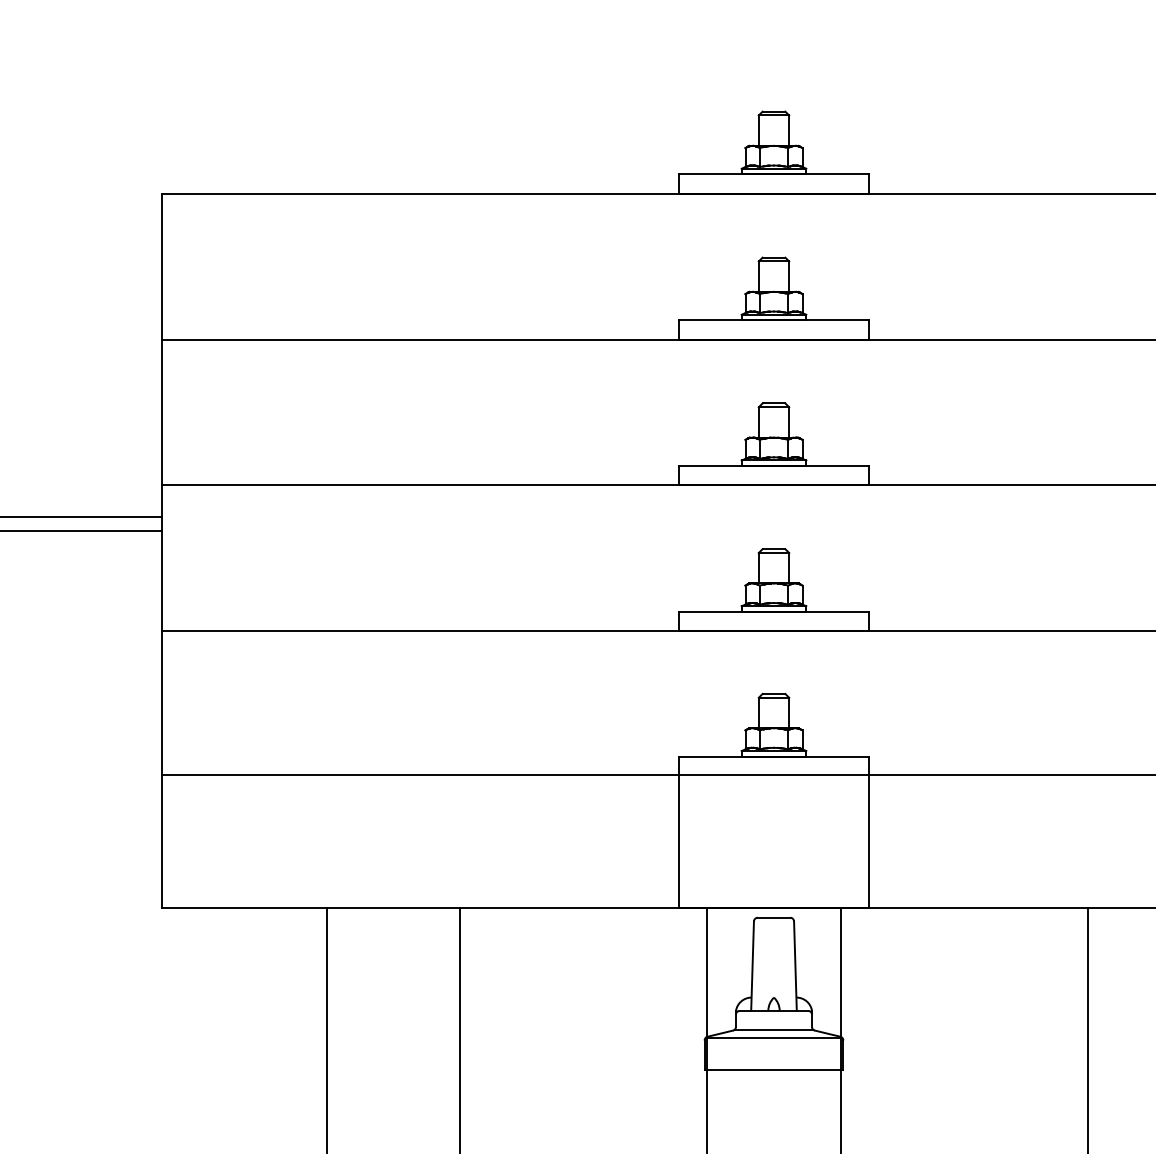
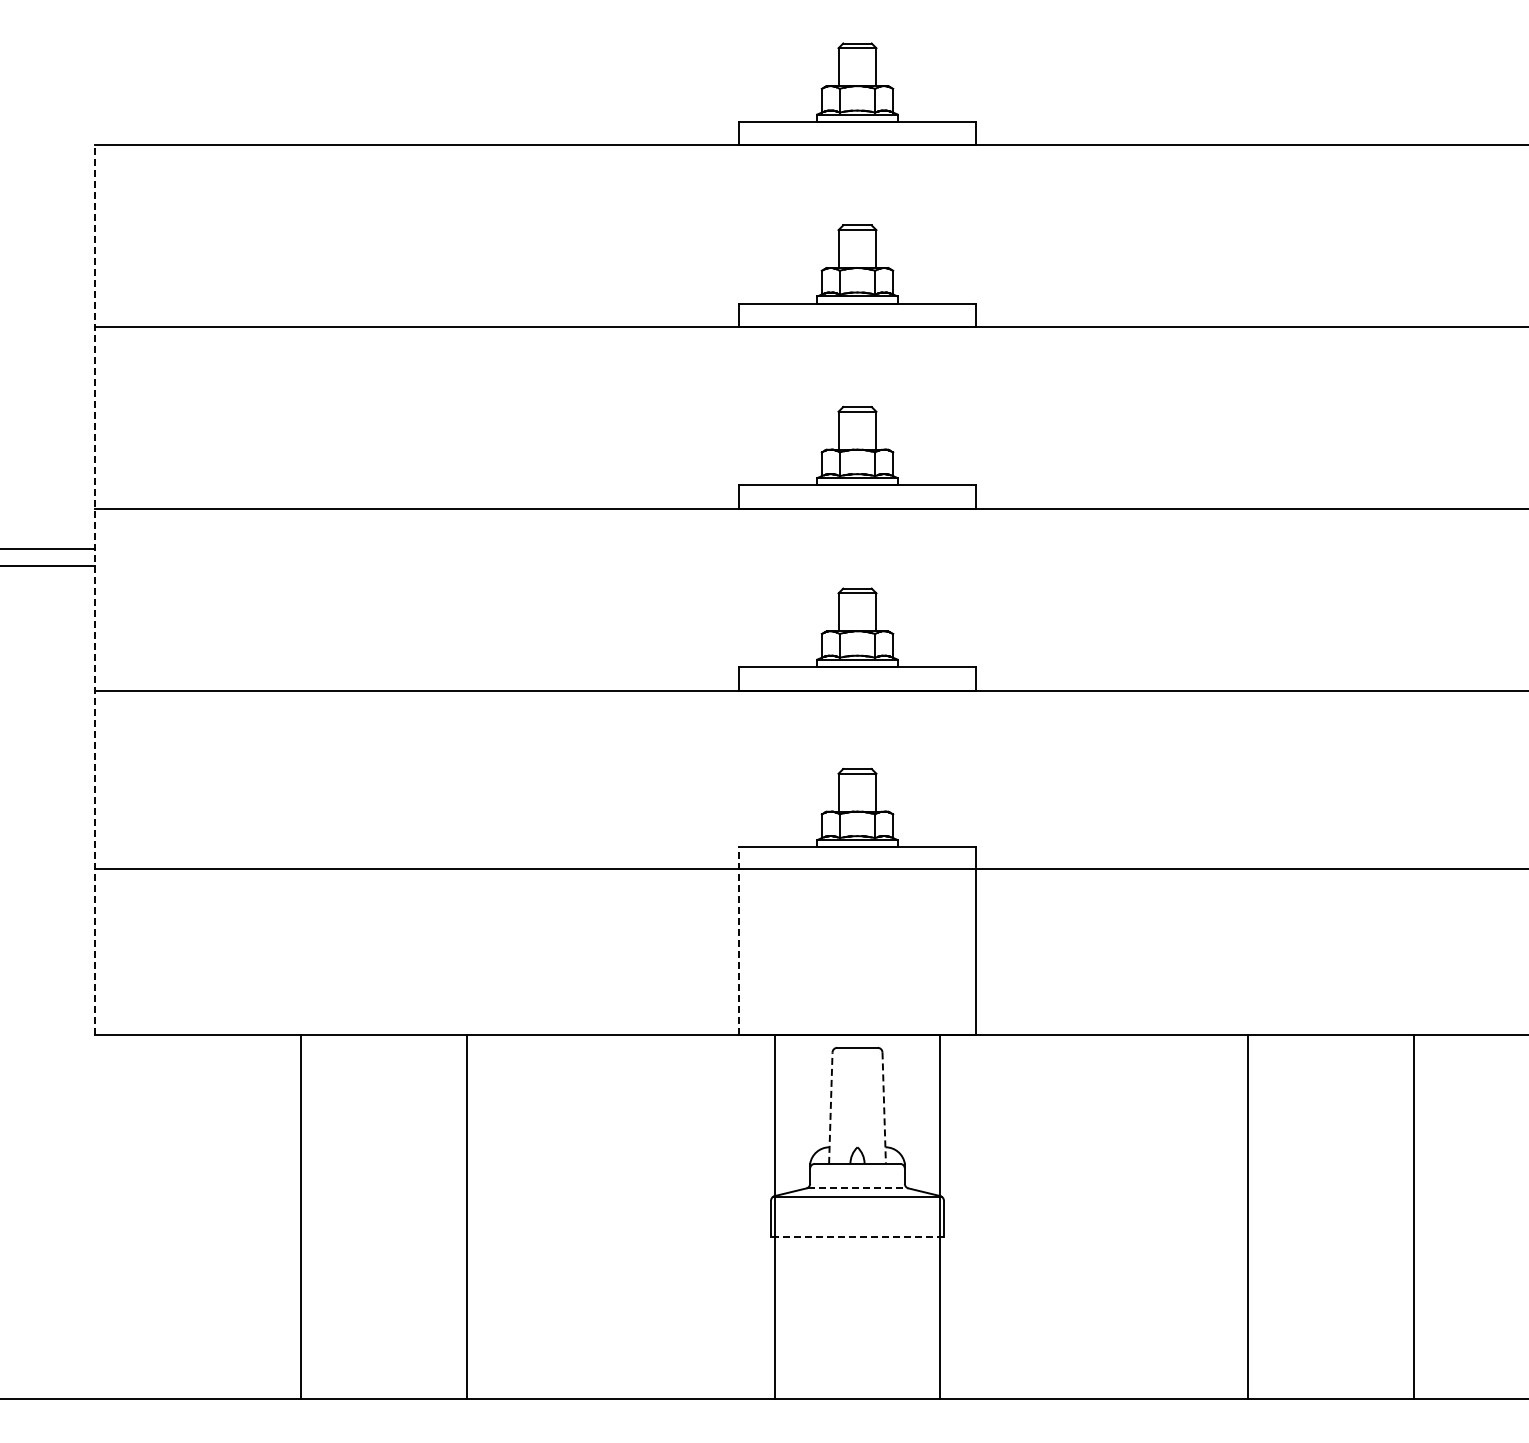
line: (161, 550) -> (94, 590), solid -> dashed
line: (679, 831) -> (739, 940), solid -> dashed
line: (752, 966) -> (830, 1108), solid -> dashed
line: (795, 966) -> (884, 1108), solid -> dashed
line: (774, 1029) -> (857, 1187), solid -> dashed
line: (774, 1069) -> (857, 1237), solid -> dashed

